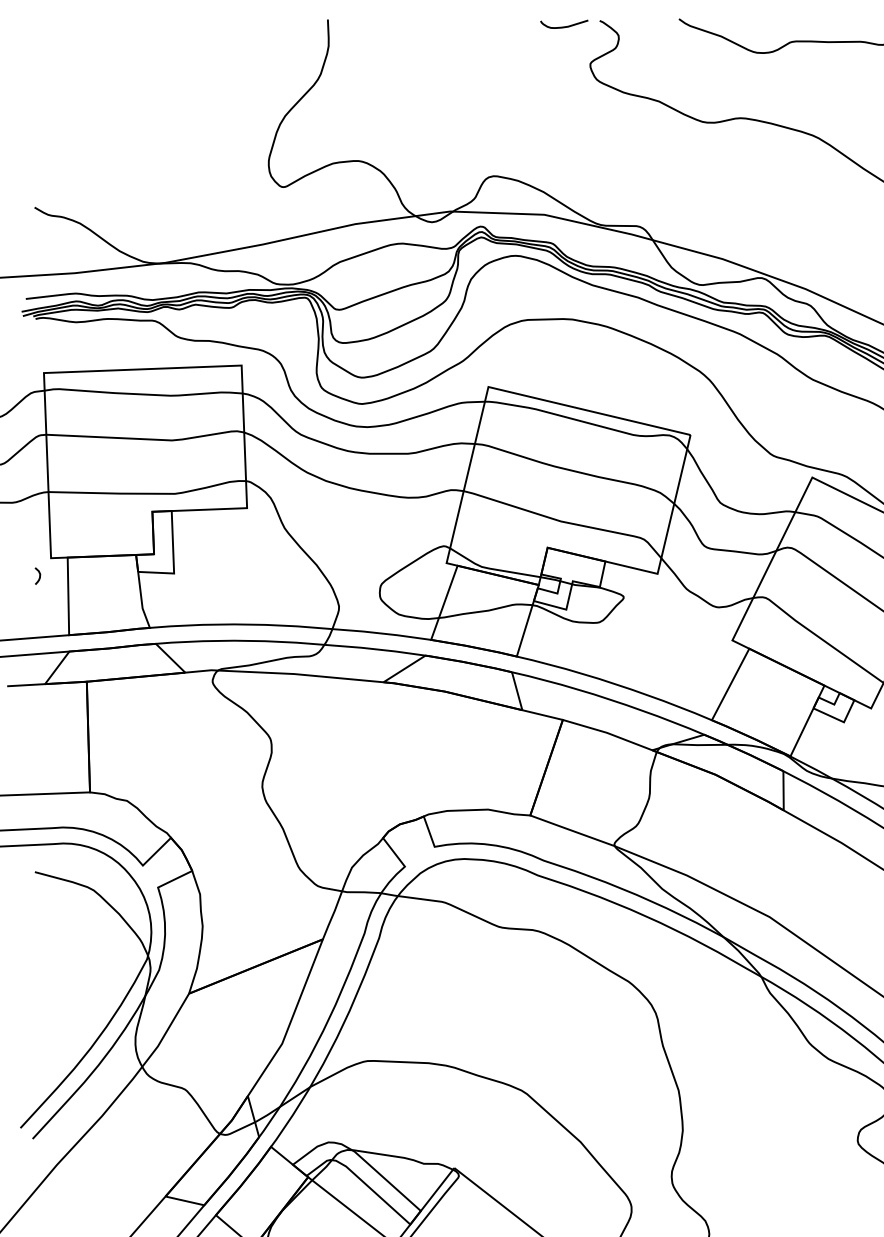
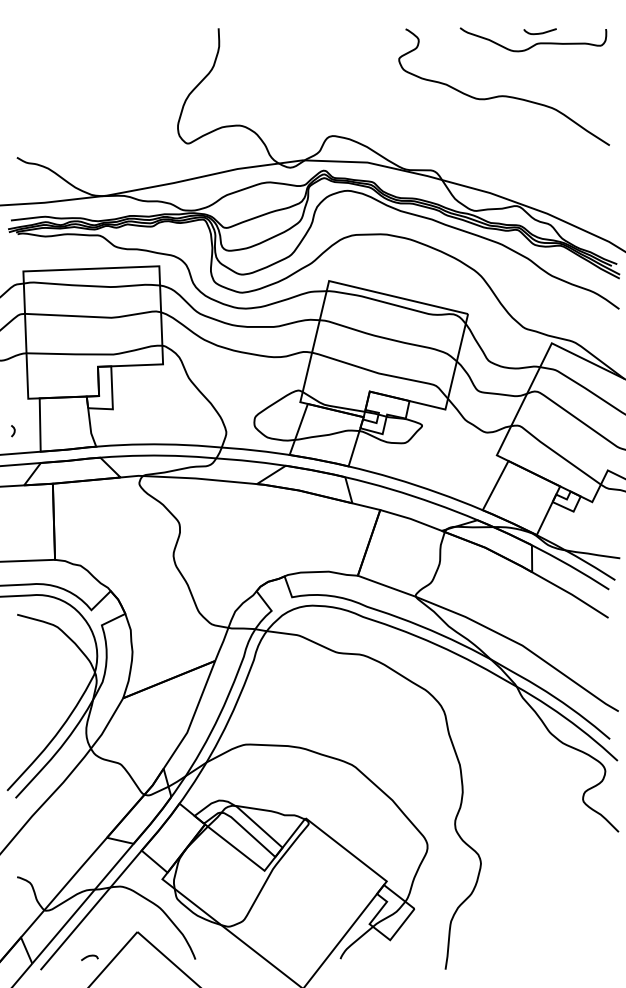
curve: (563, 25) -> (539, 32), moved
curve: (38, 576) -> (13, 431), moved

